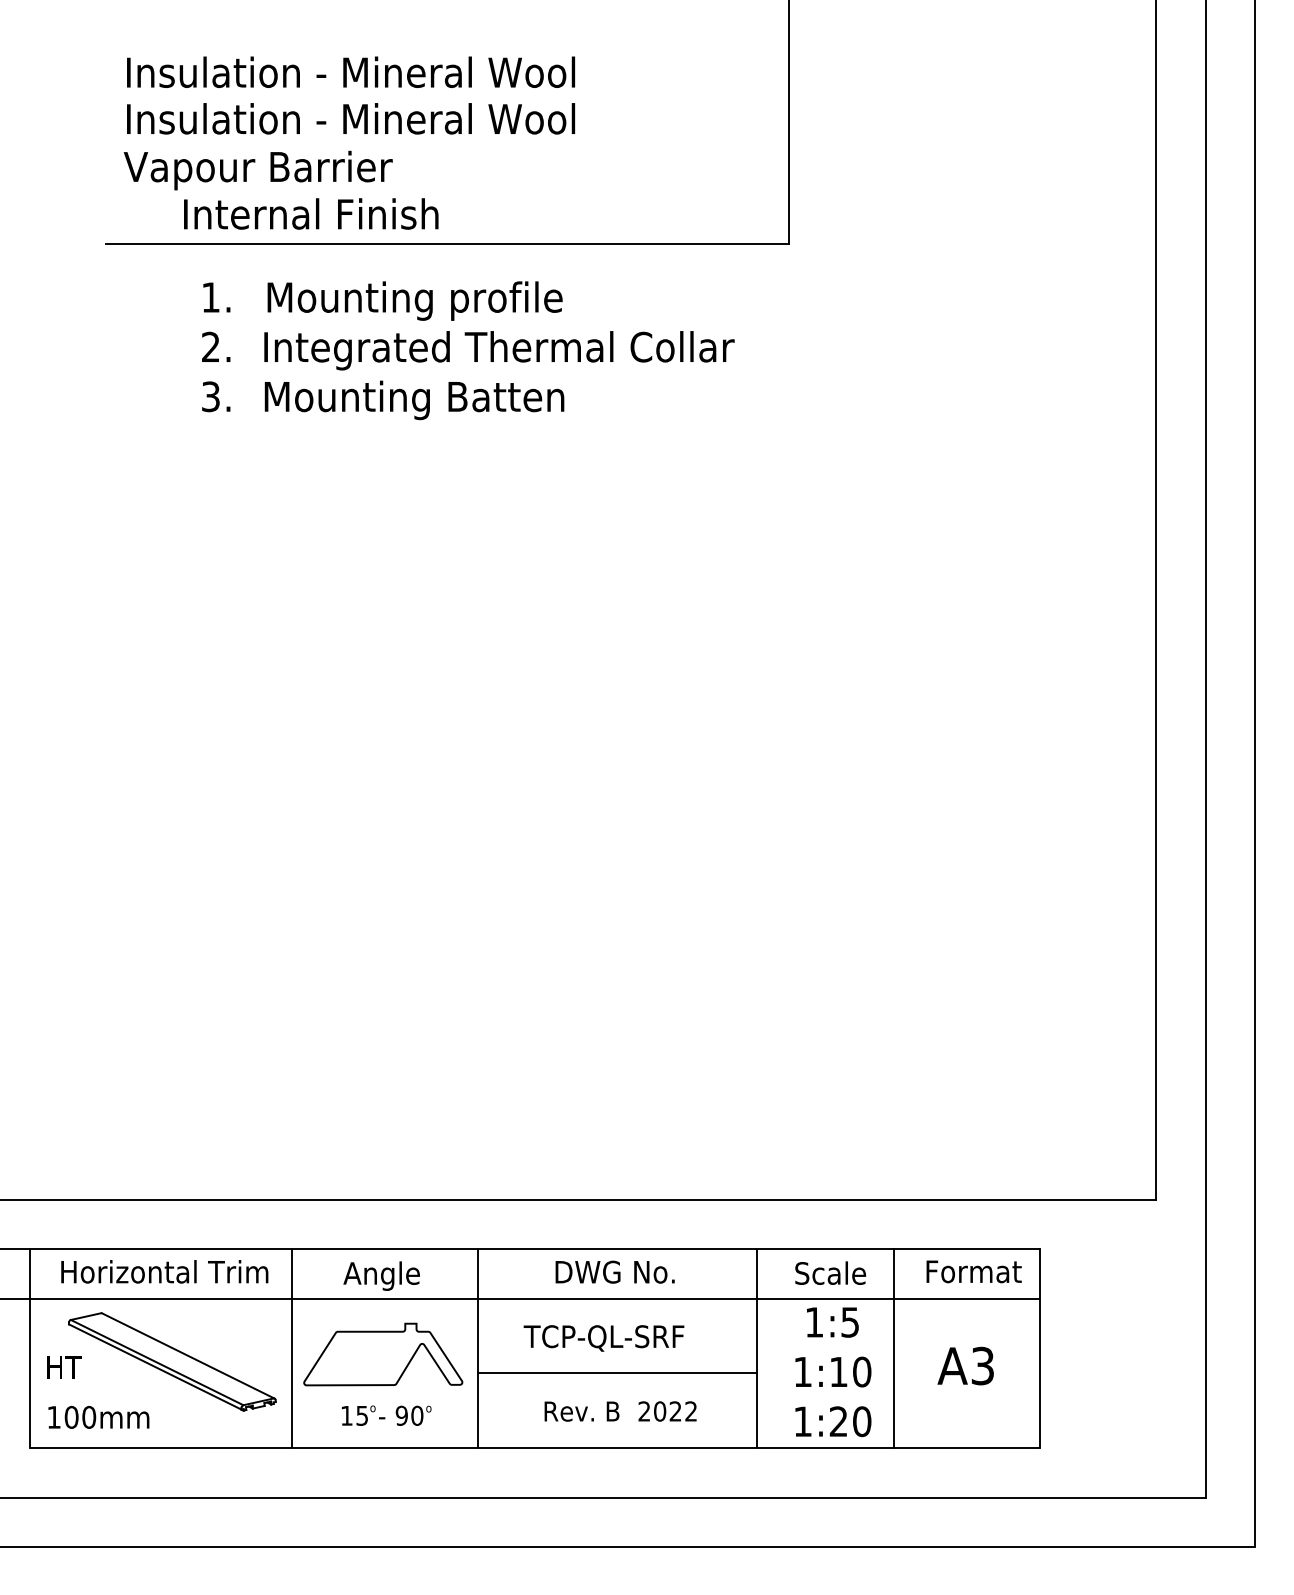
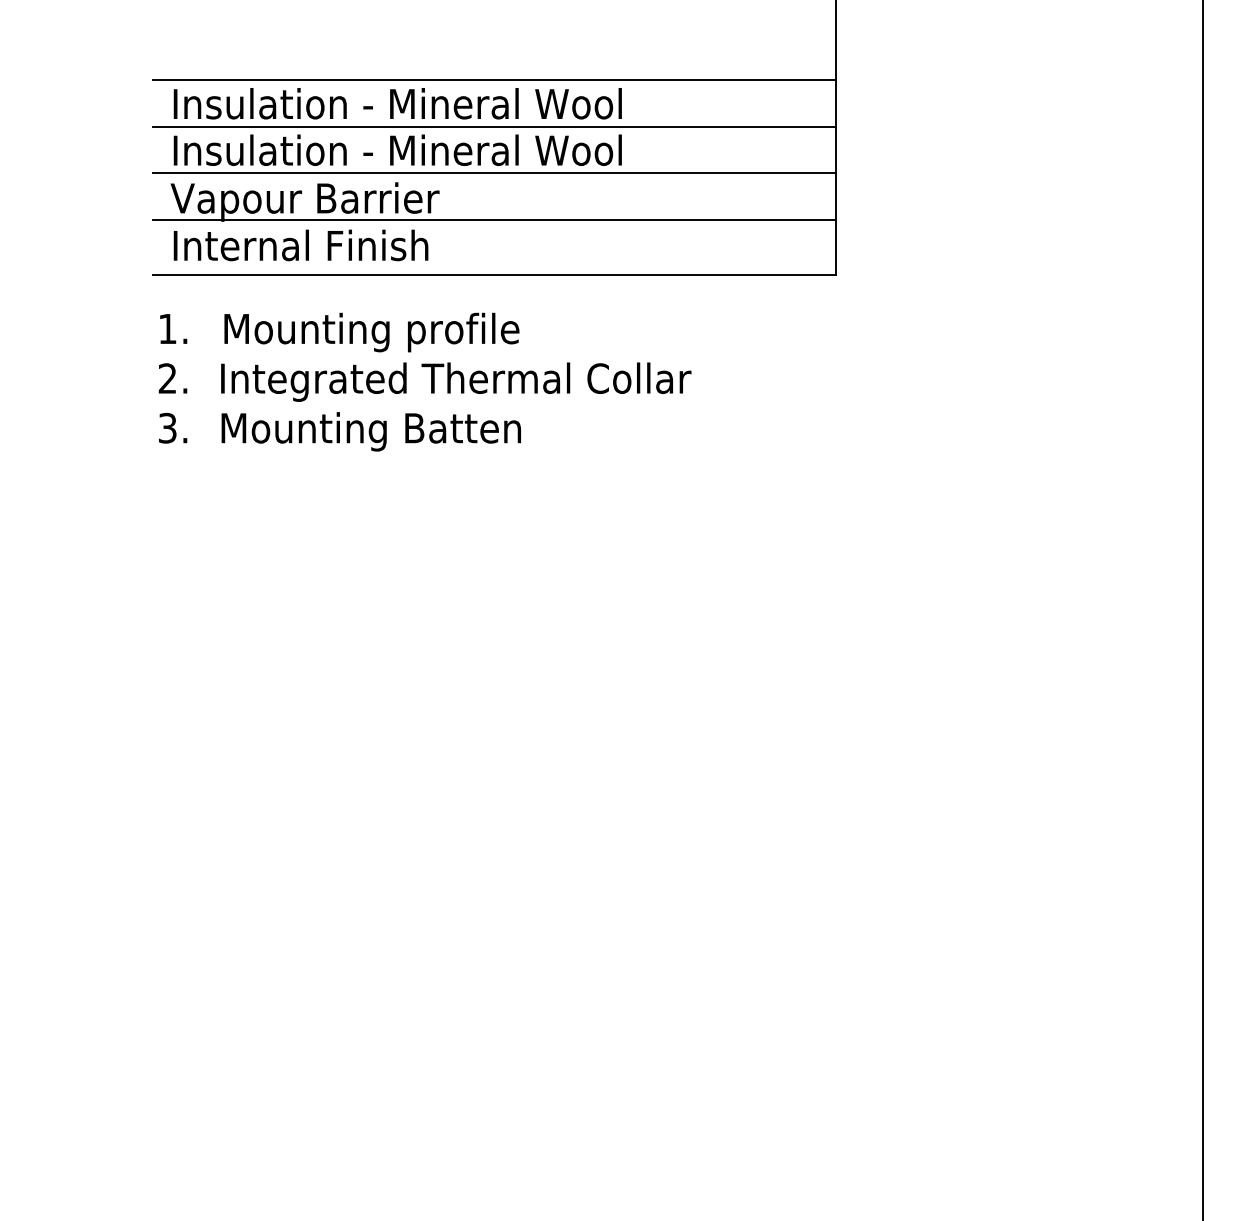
line: (447, 48) -> (494, 79), added
line: (447, 95) -> (494, 126), added
line: (447, 141) -> (494, 172), added
line: (447, 188) -> (494, 219), added
text: (311, 213) -> (301, 244), moved
text: (468, 350) -> (425, 381), moved

